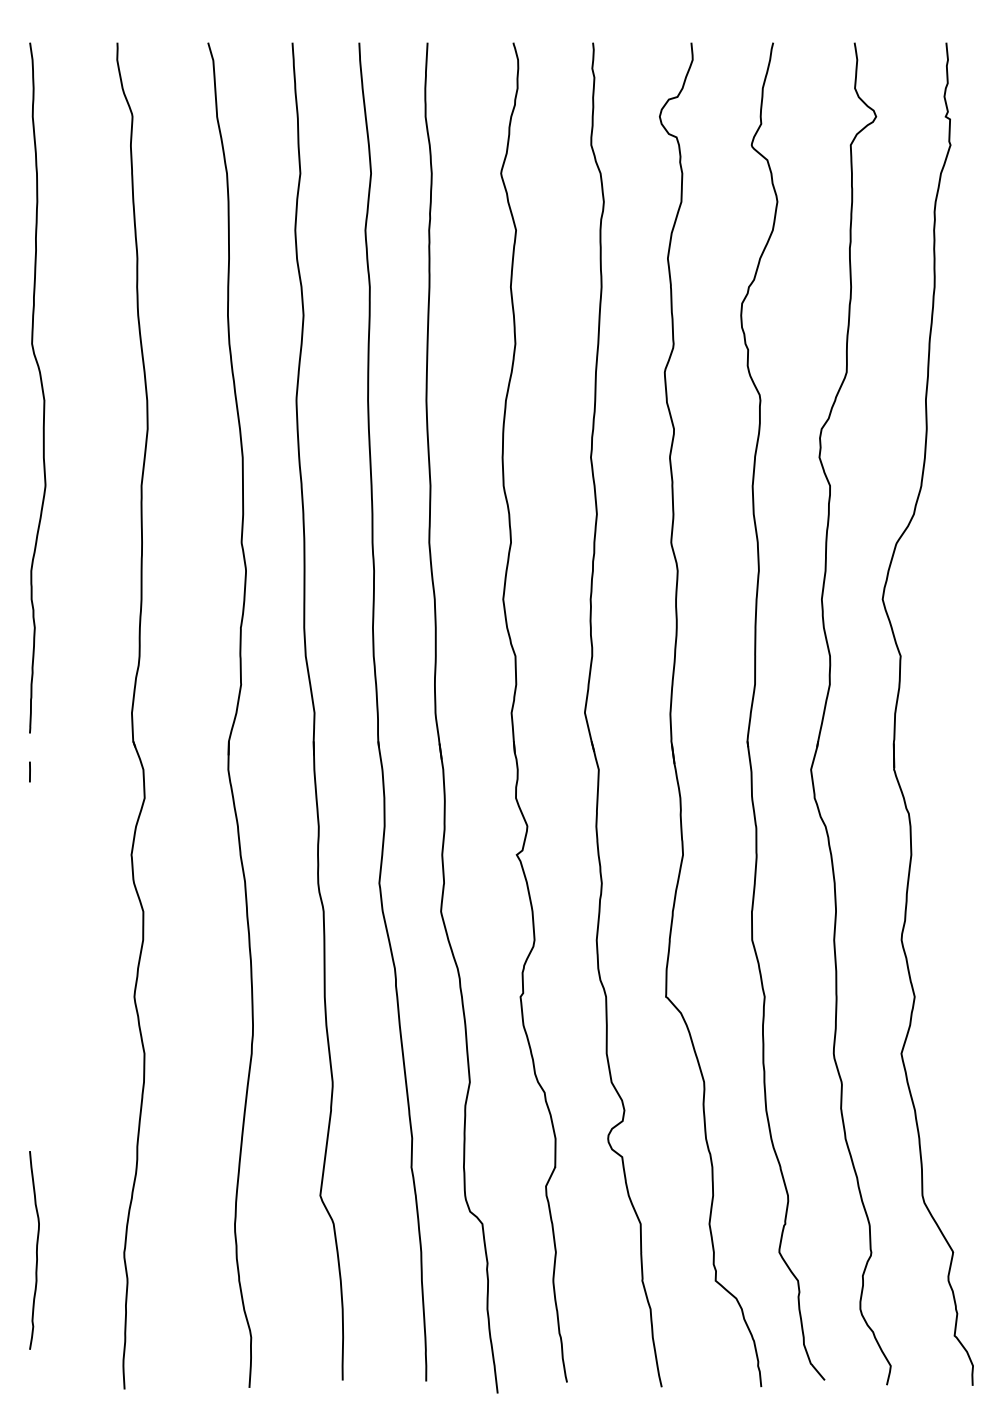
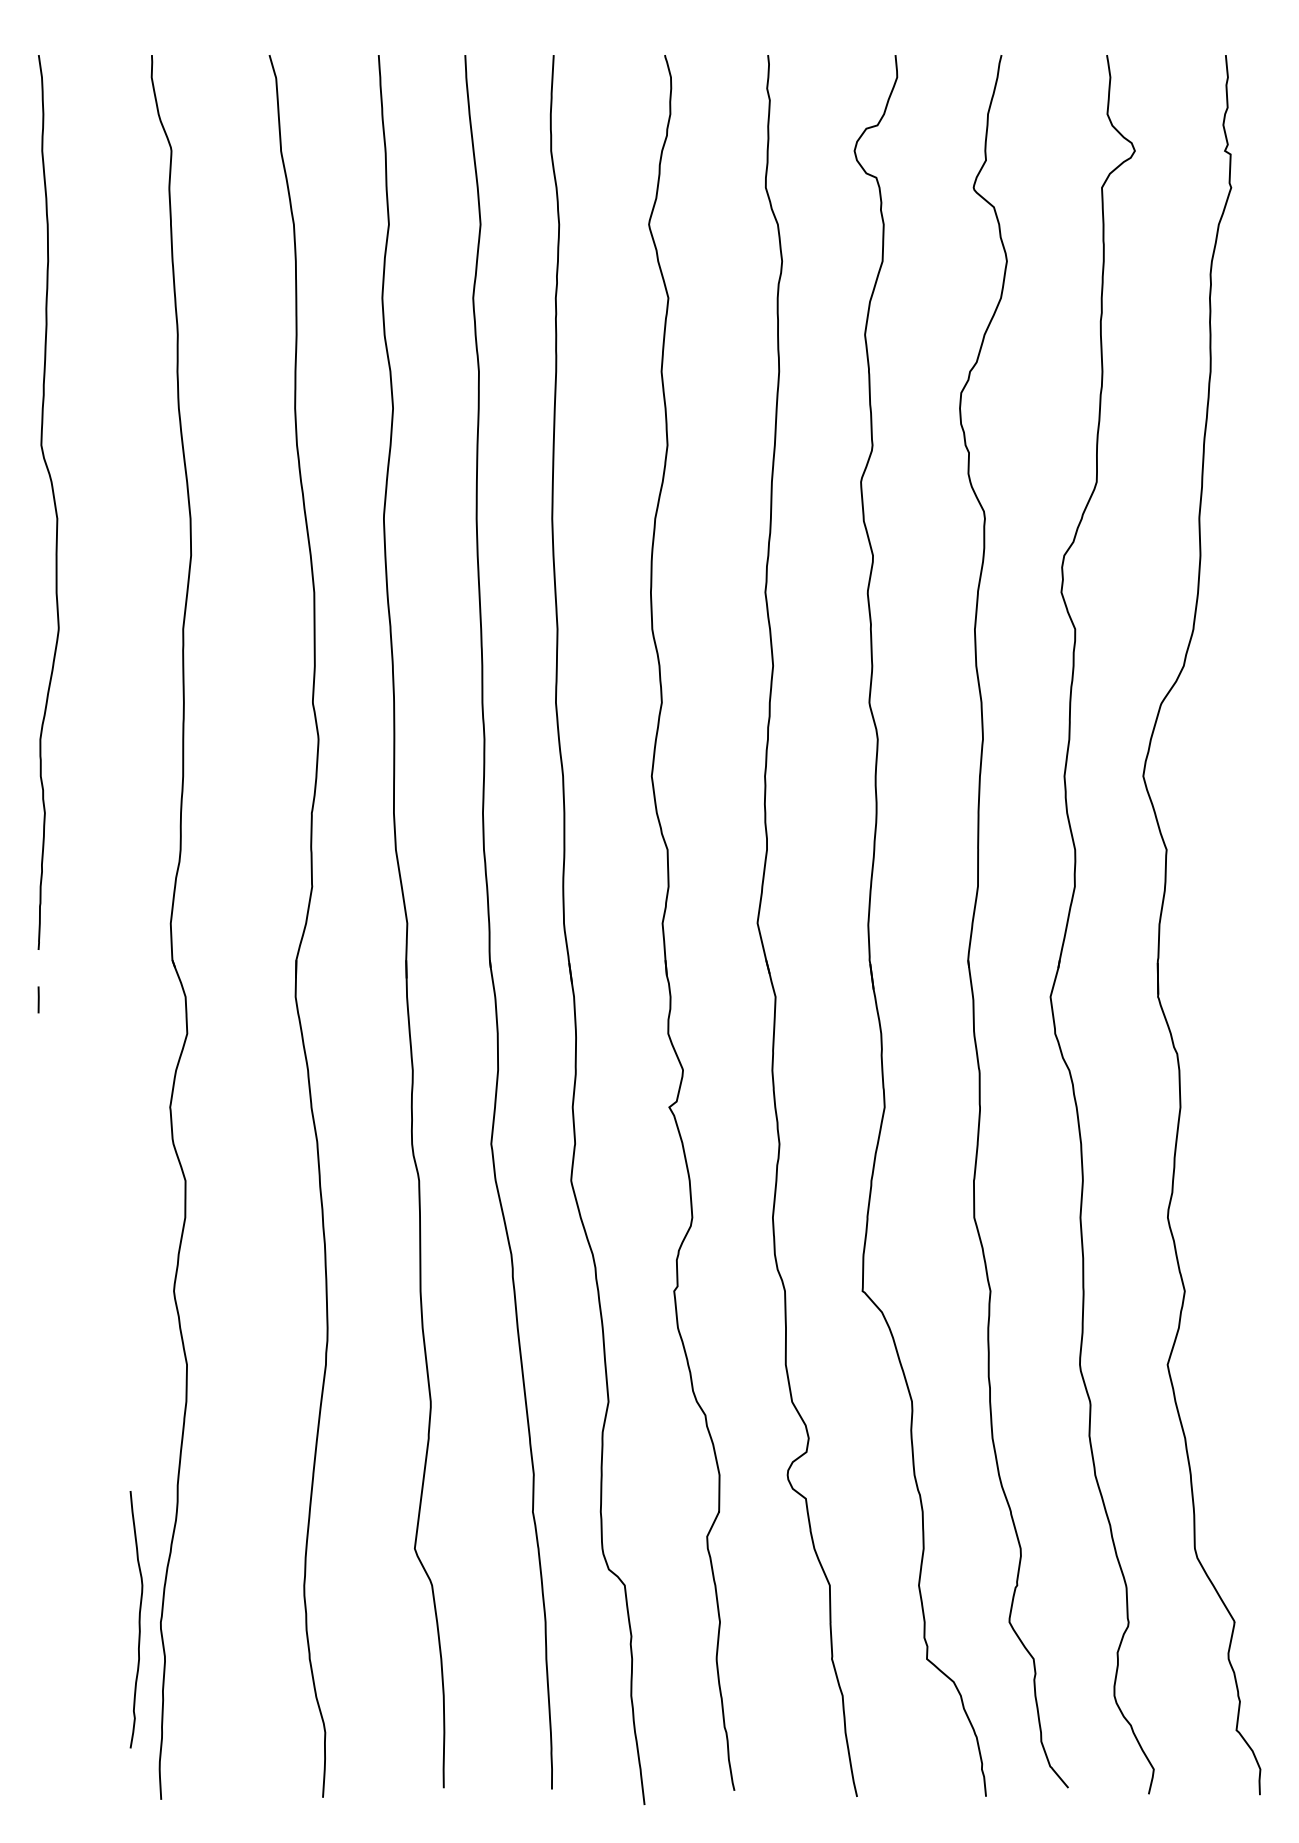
curve: (36, 1250) -> (139, 1619), moved

